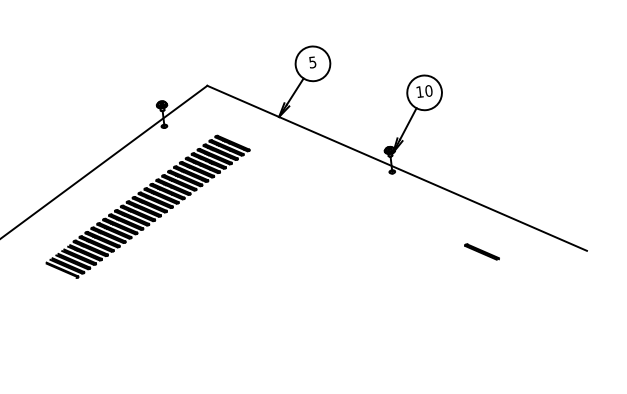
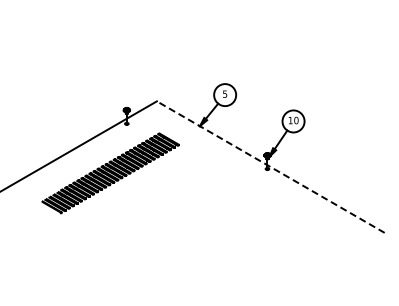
line: (396, 168) -> (270, 167), solid -> dashed
line: (482, 251) -> (318, 225), removed

